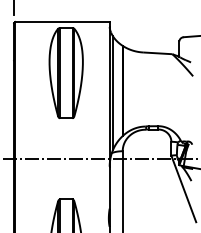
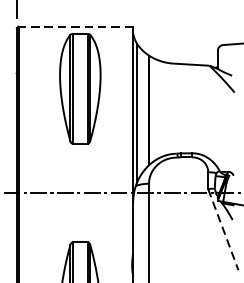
line: (62, 22) -> (75, 27), solid -> dashed
line: (183, 189) -> (222, 230), solid -> dashed

